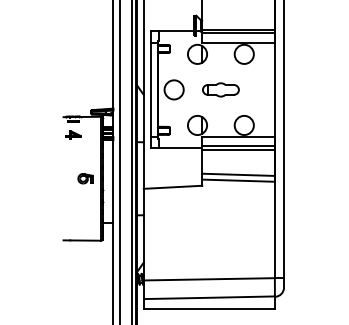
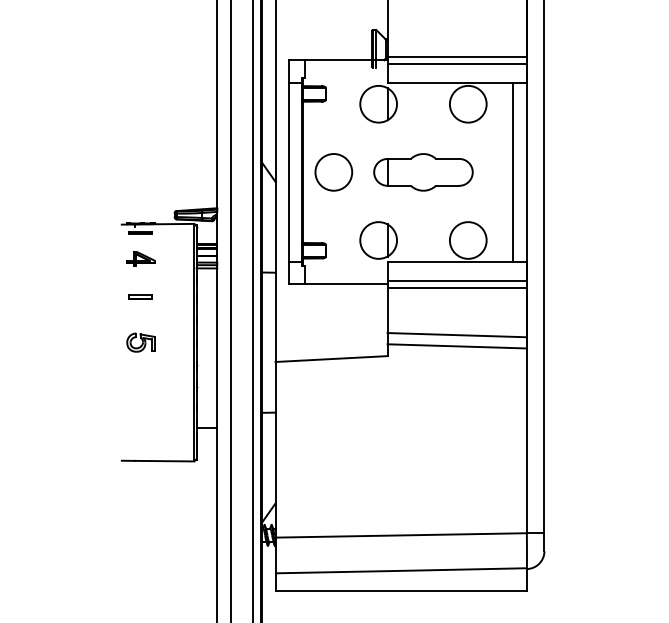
part: (220, 89) -> (422, 171), size x1.43
line: (267, 89) -> (512, 171), added
part: (73, 154) -> (140, 296), added
part: (85, 178) -> (140, 342), moved

